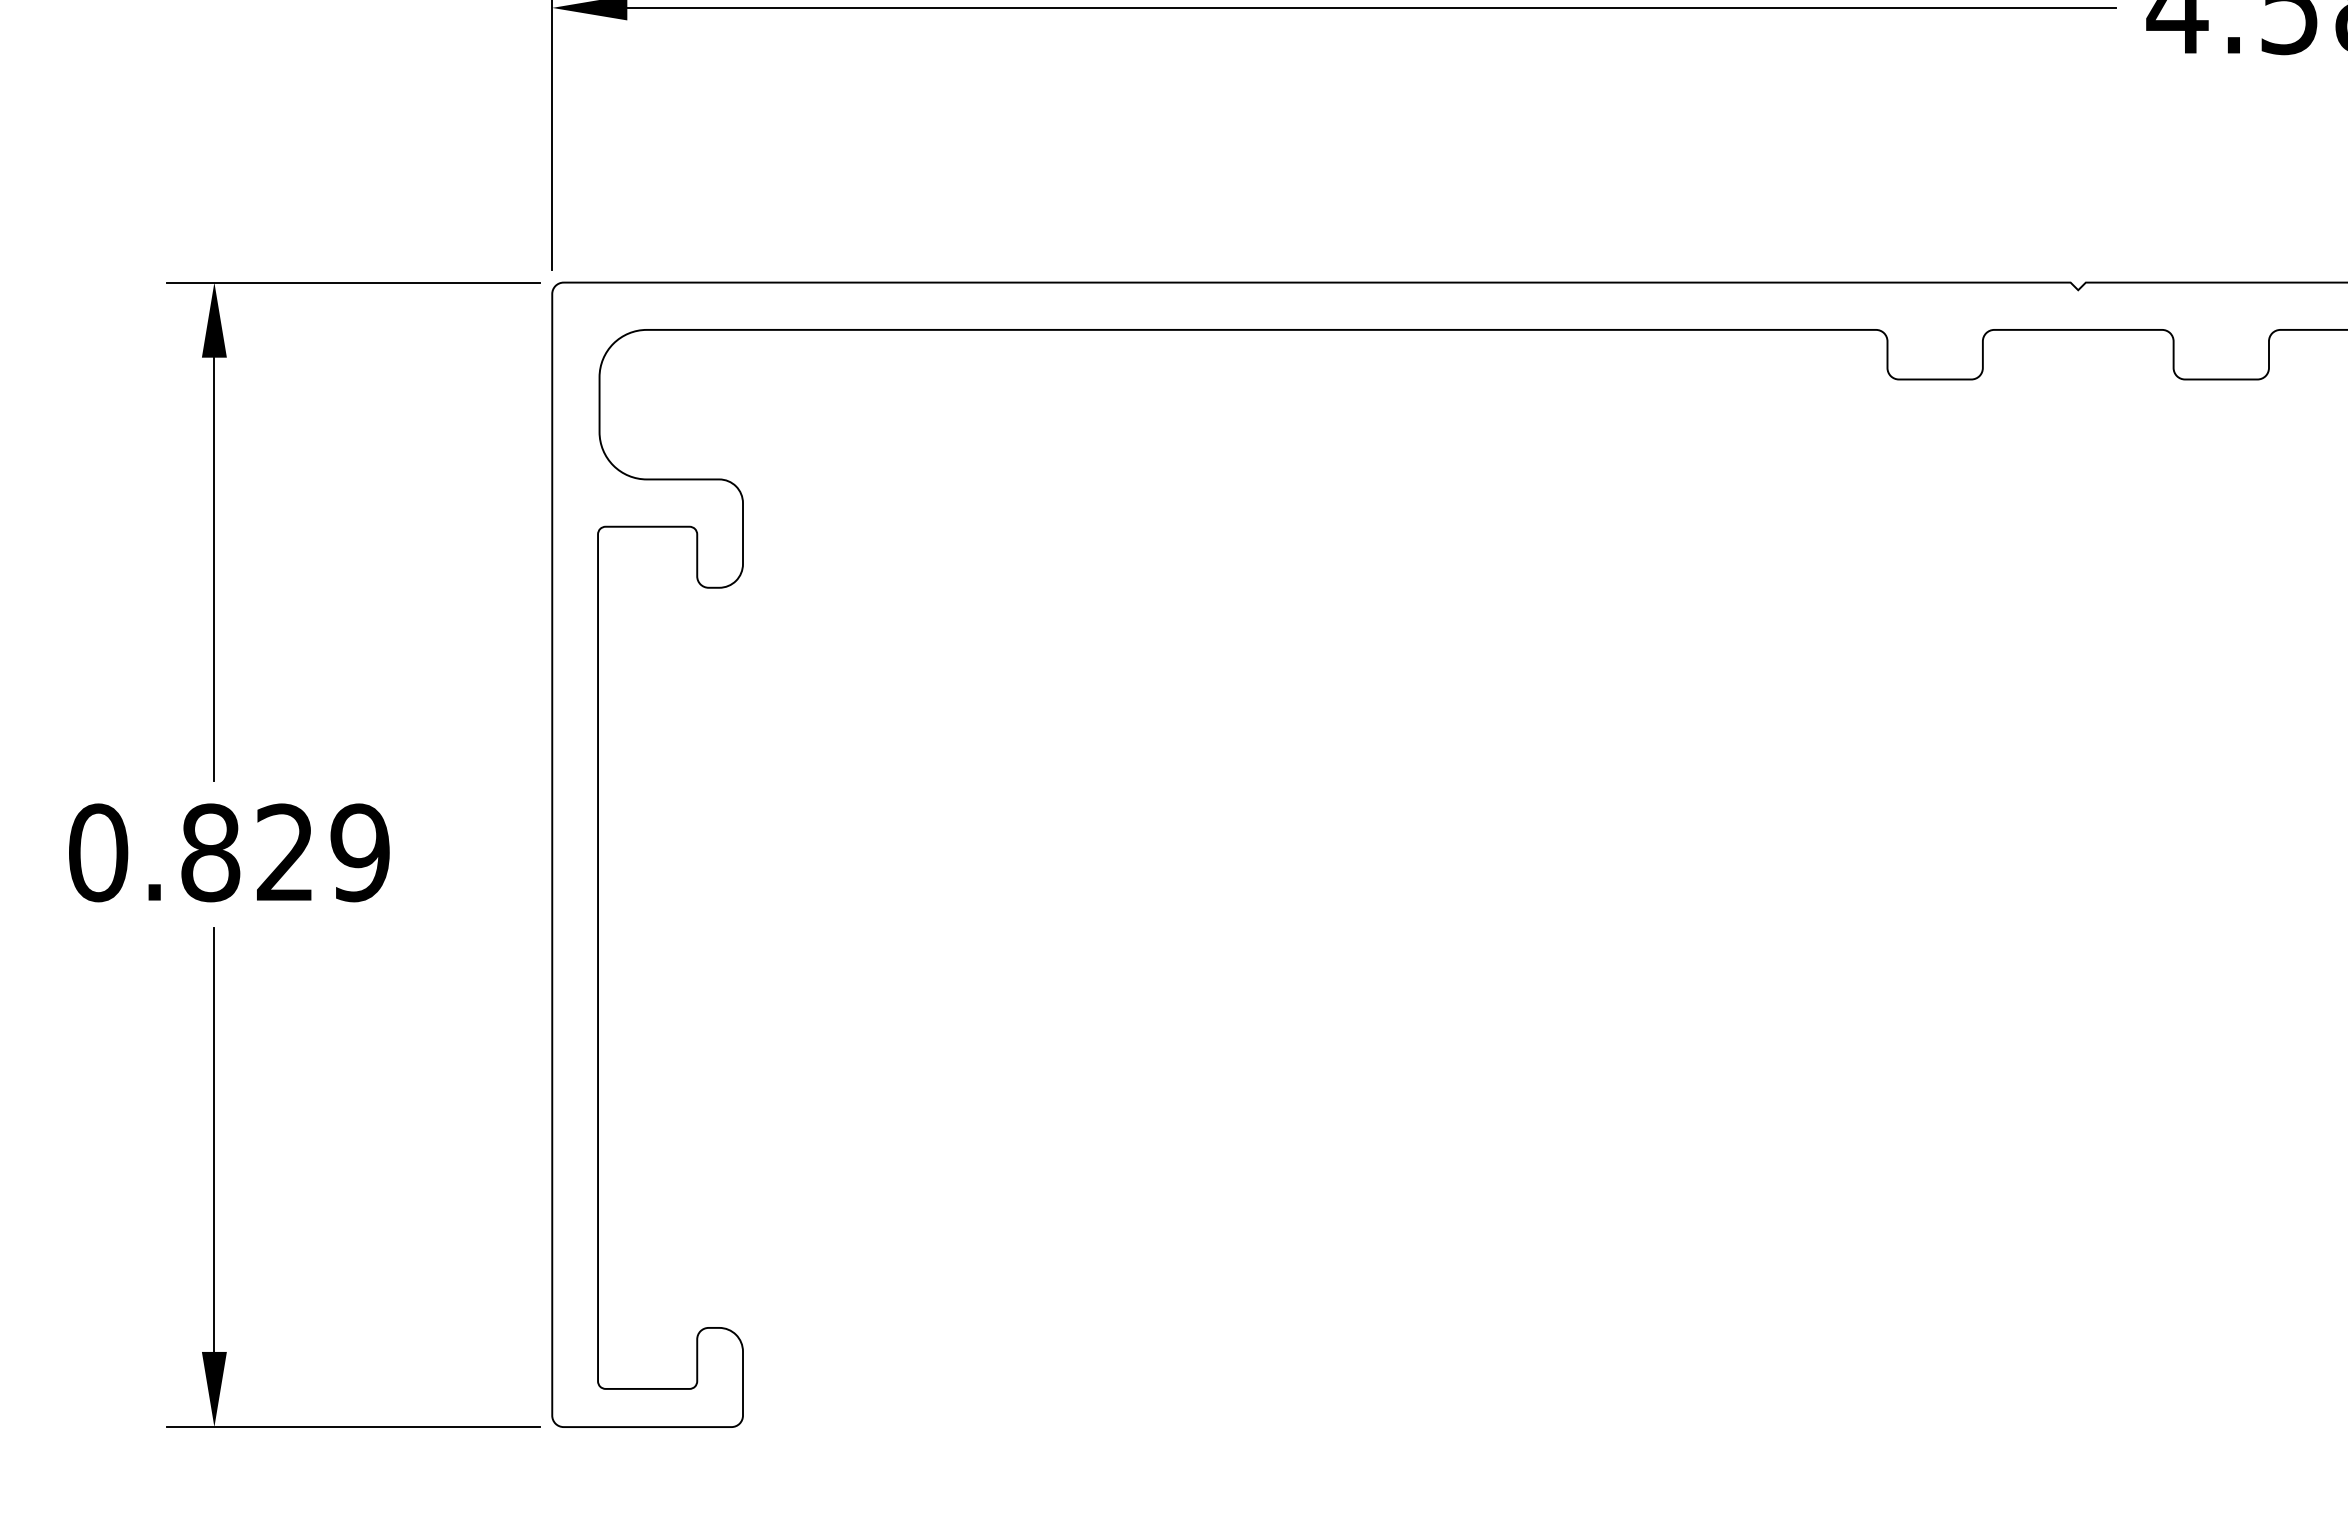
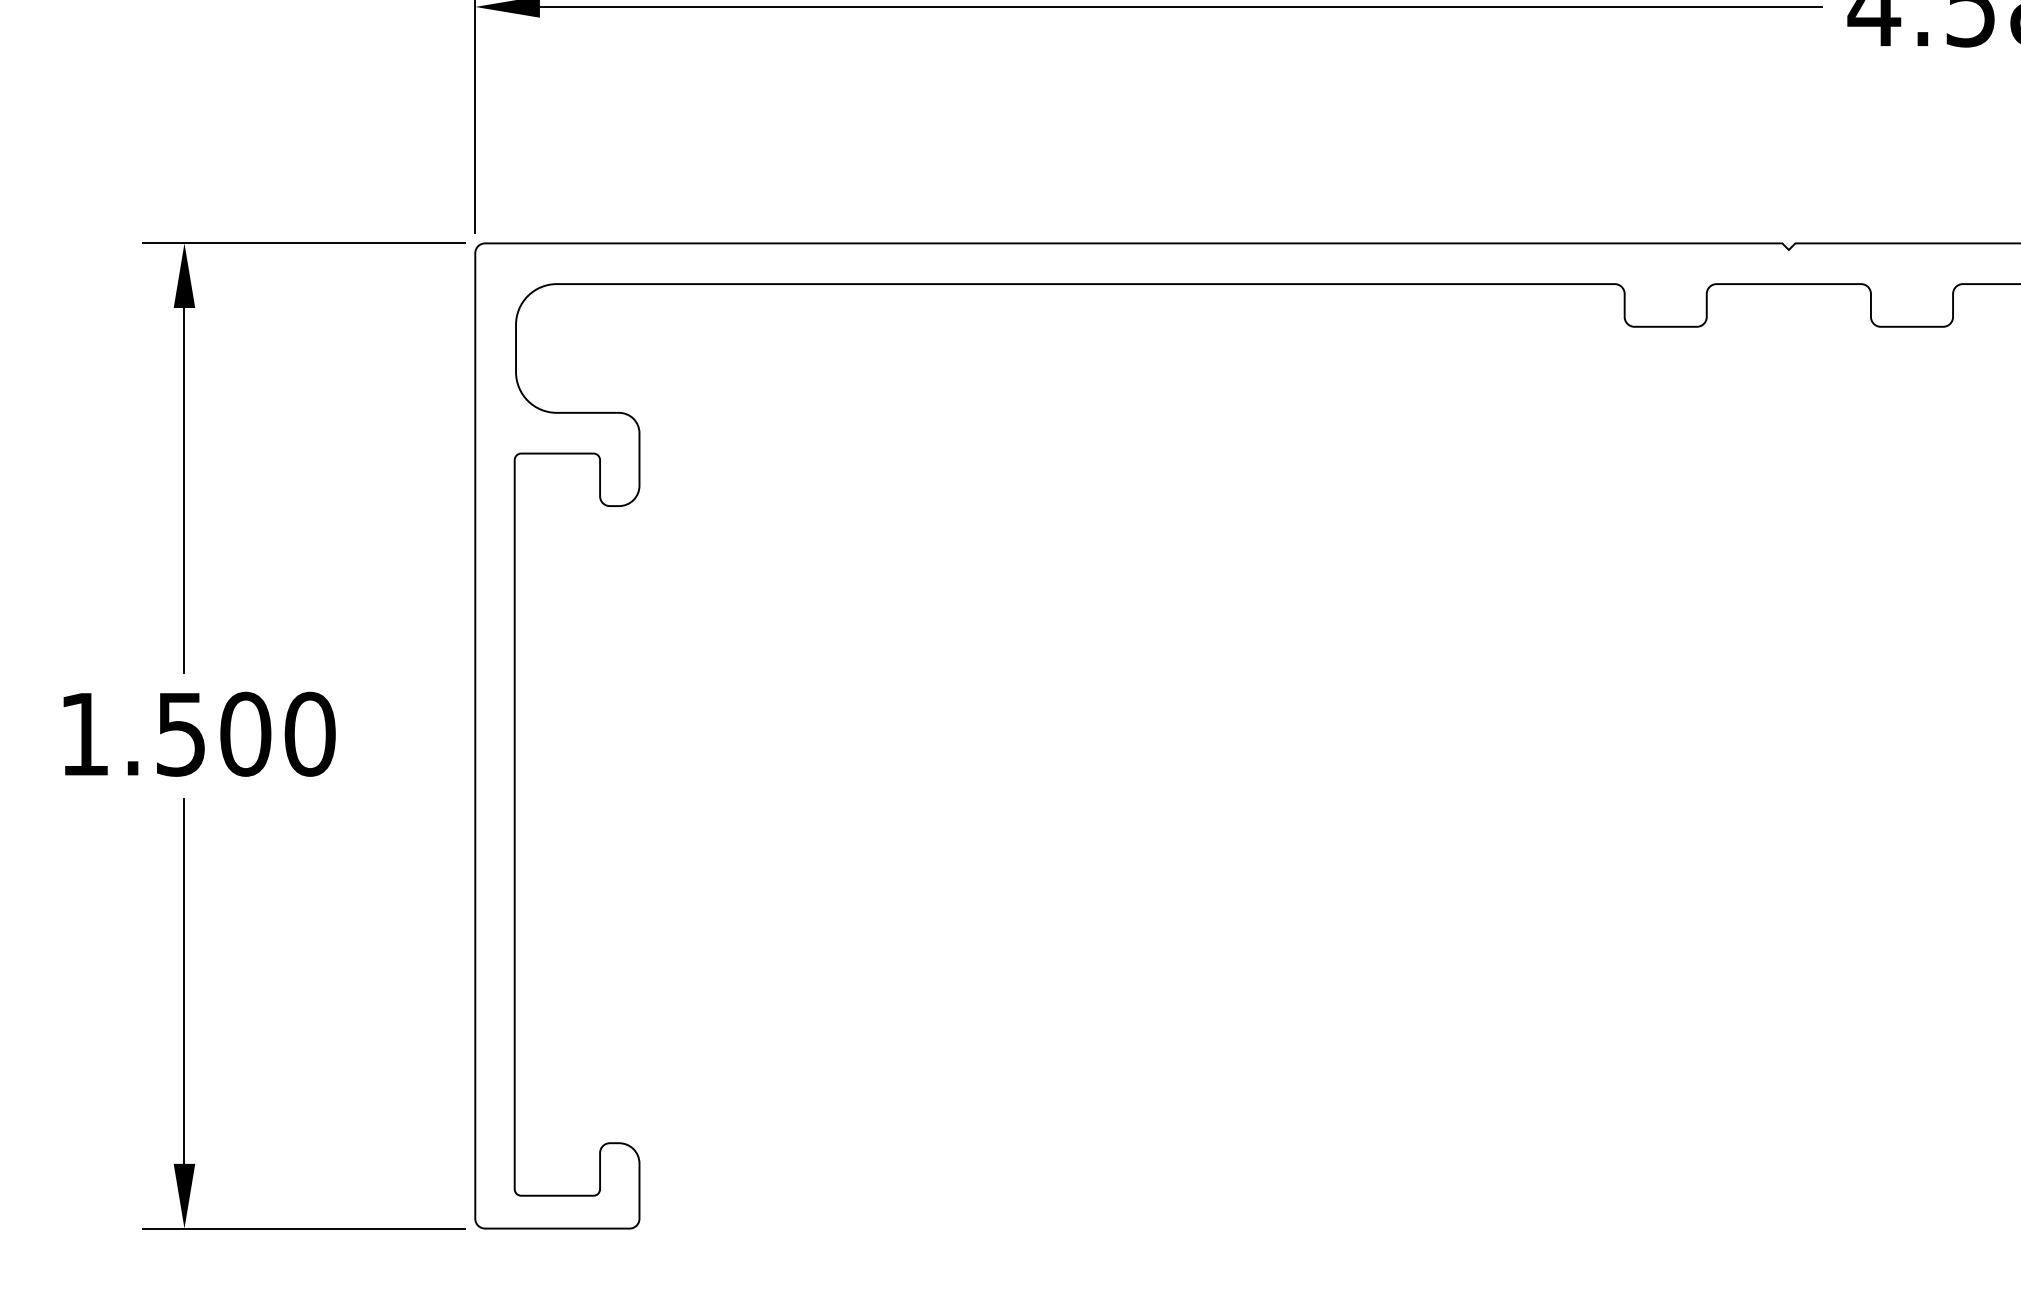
text: (229, 852) -> (197, 733), 0.829 -> 1.500

